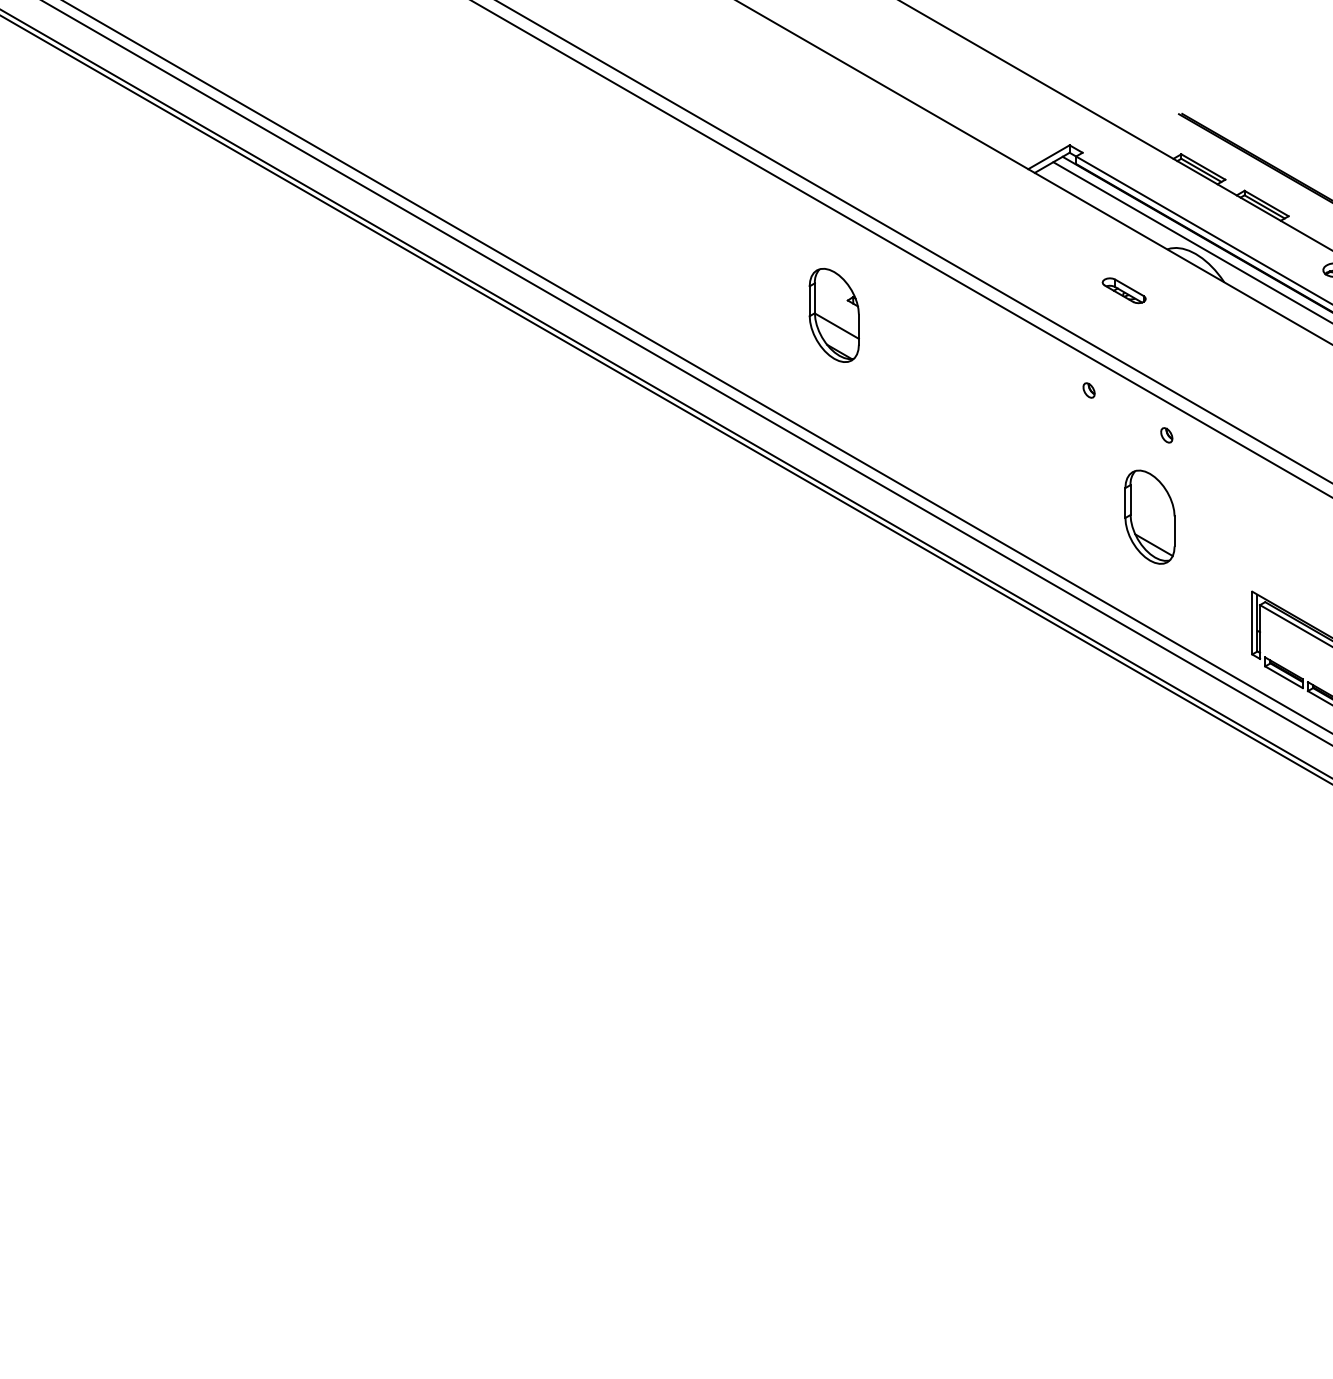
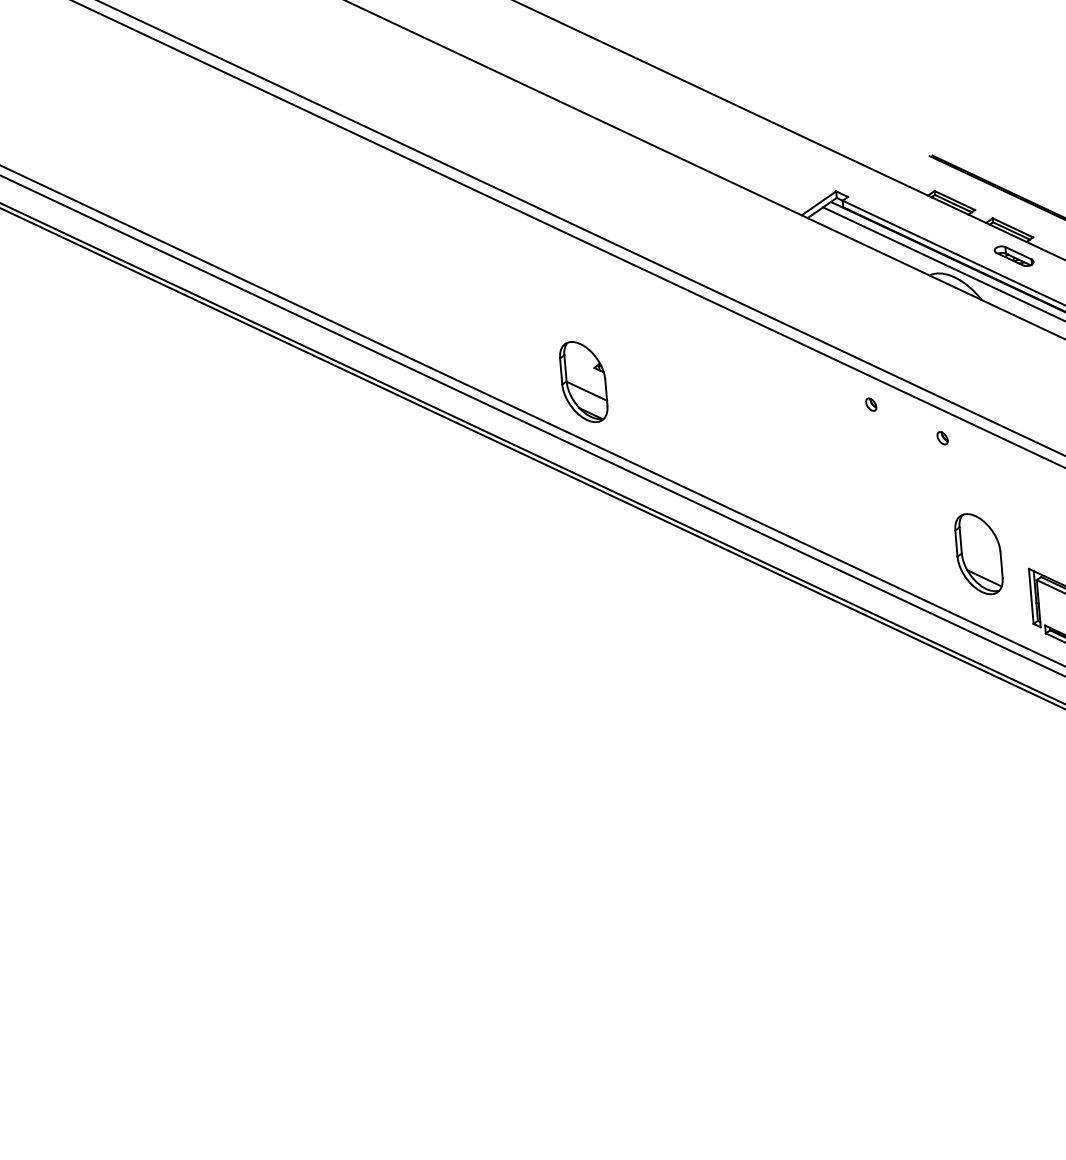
part: (1123, 290) -> (1013, 256), moved
part: (833, 315) -> (583, 382), moved
part: (1149, 516) -> (978, 553), moved

